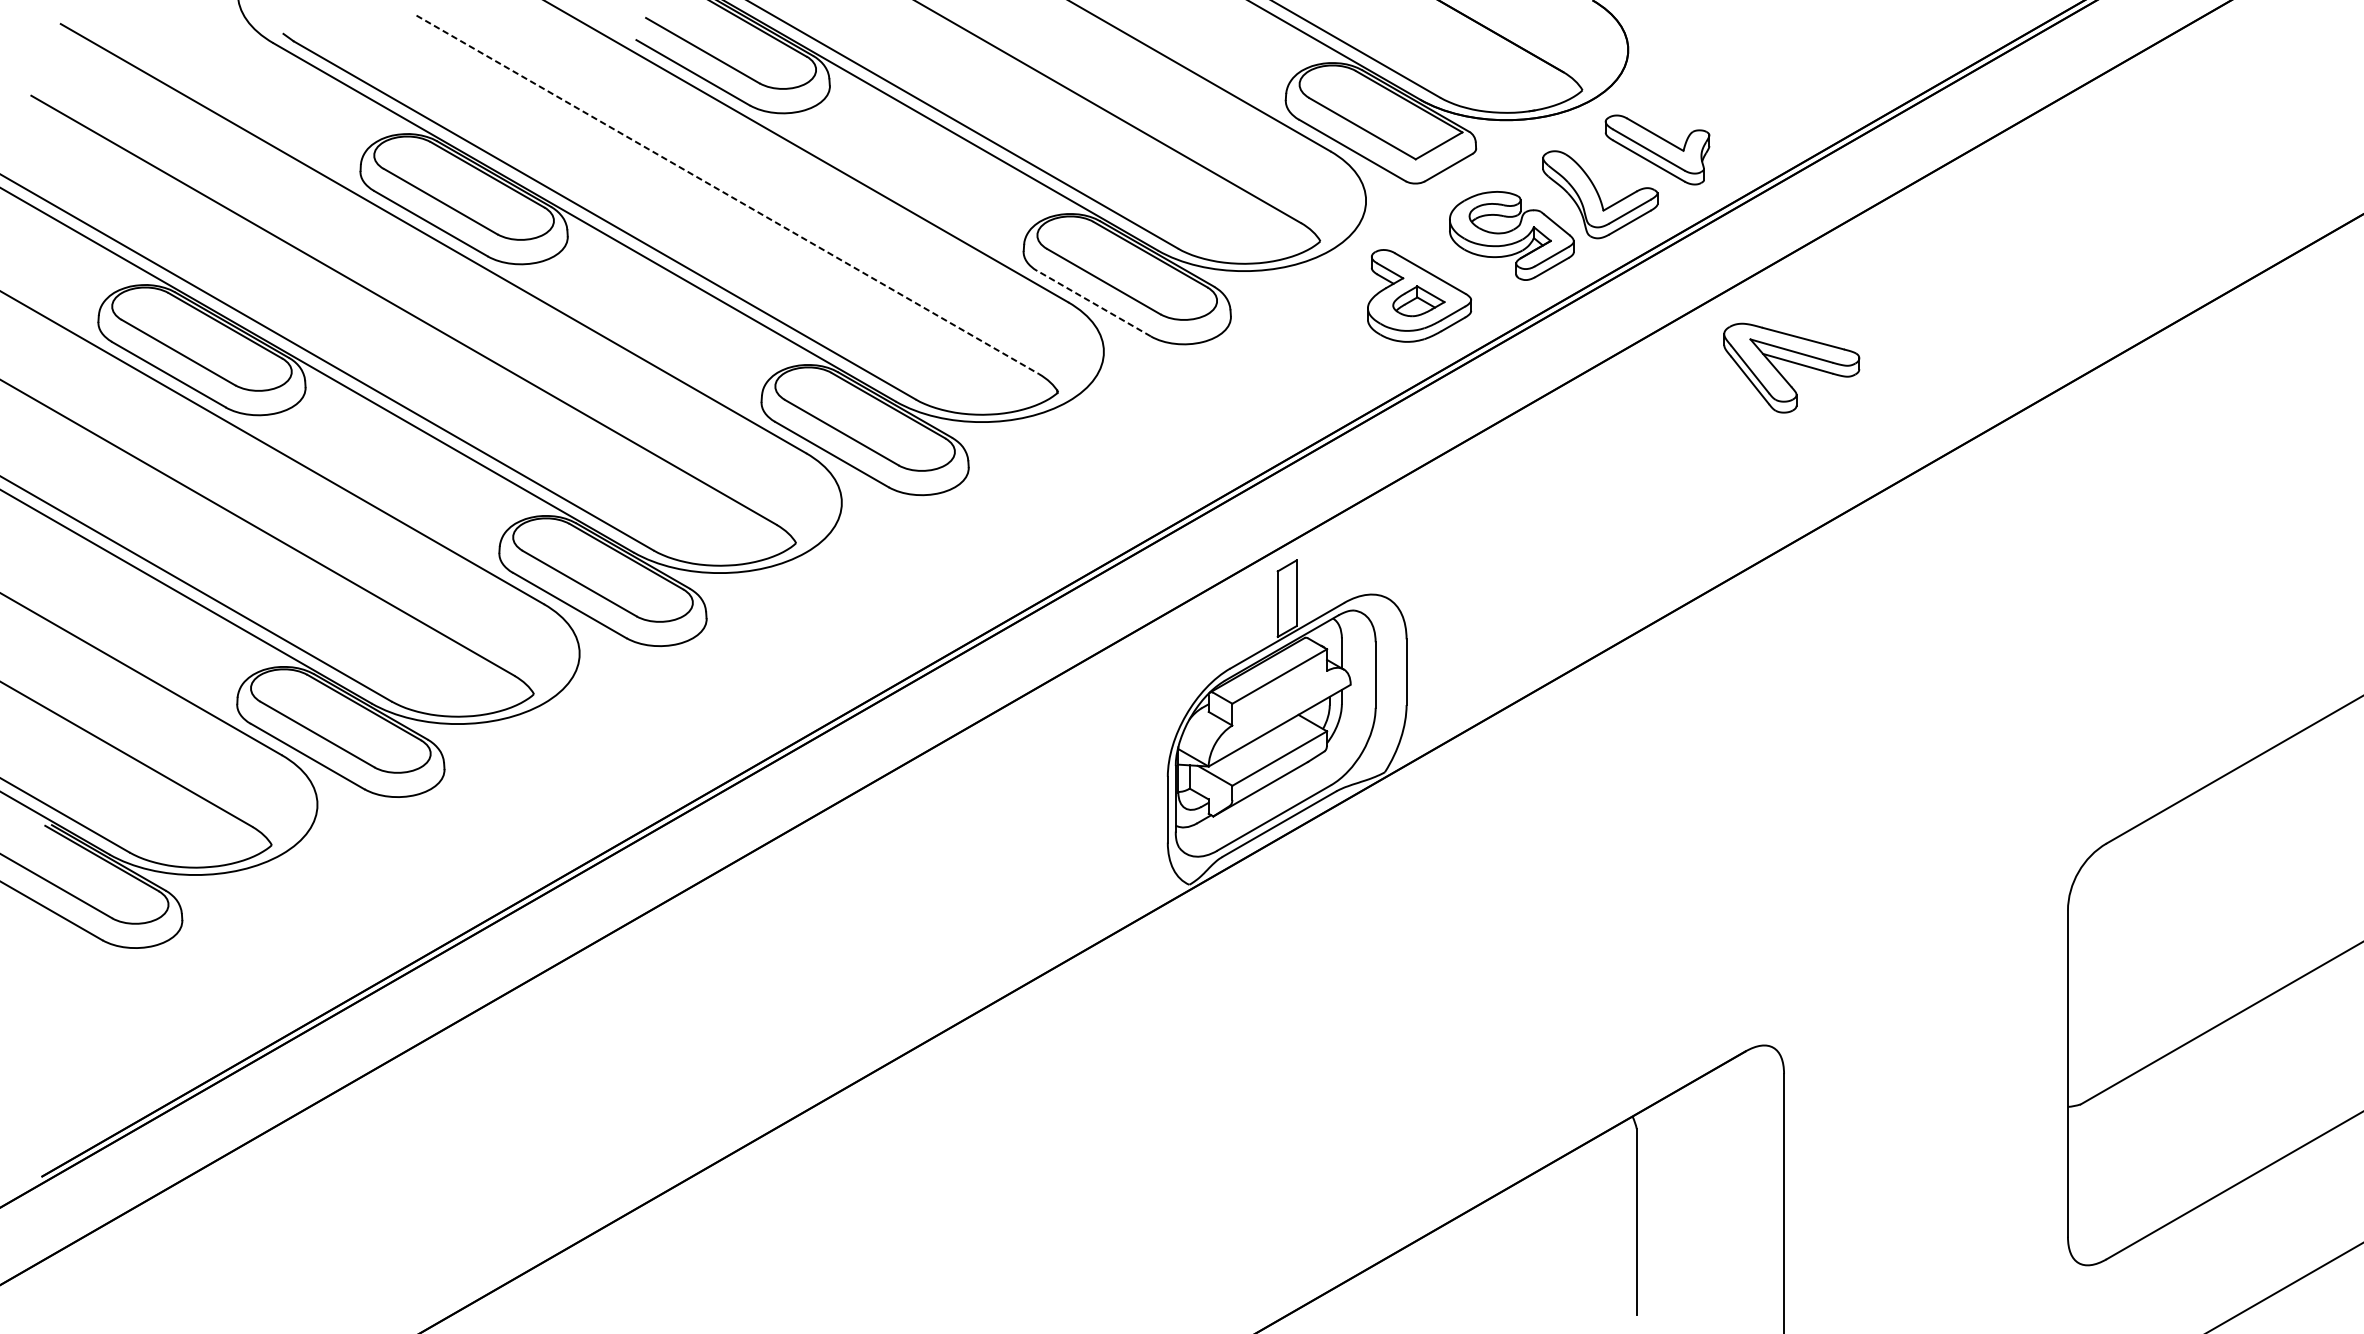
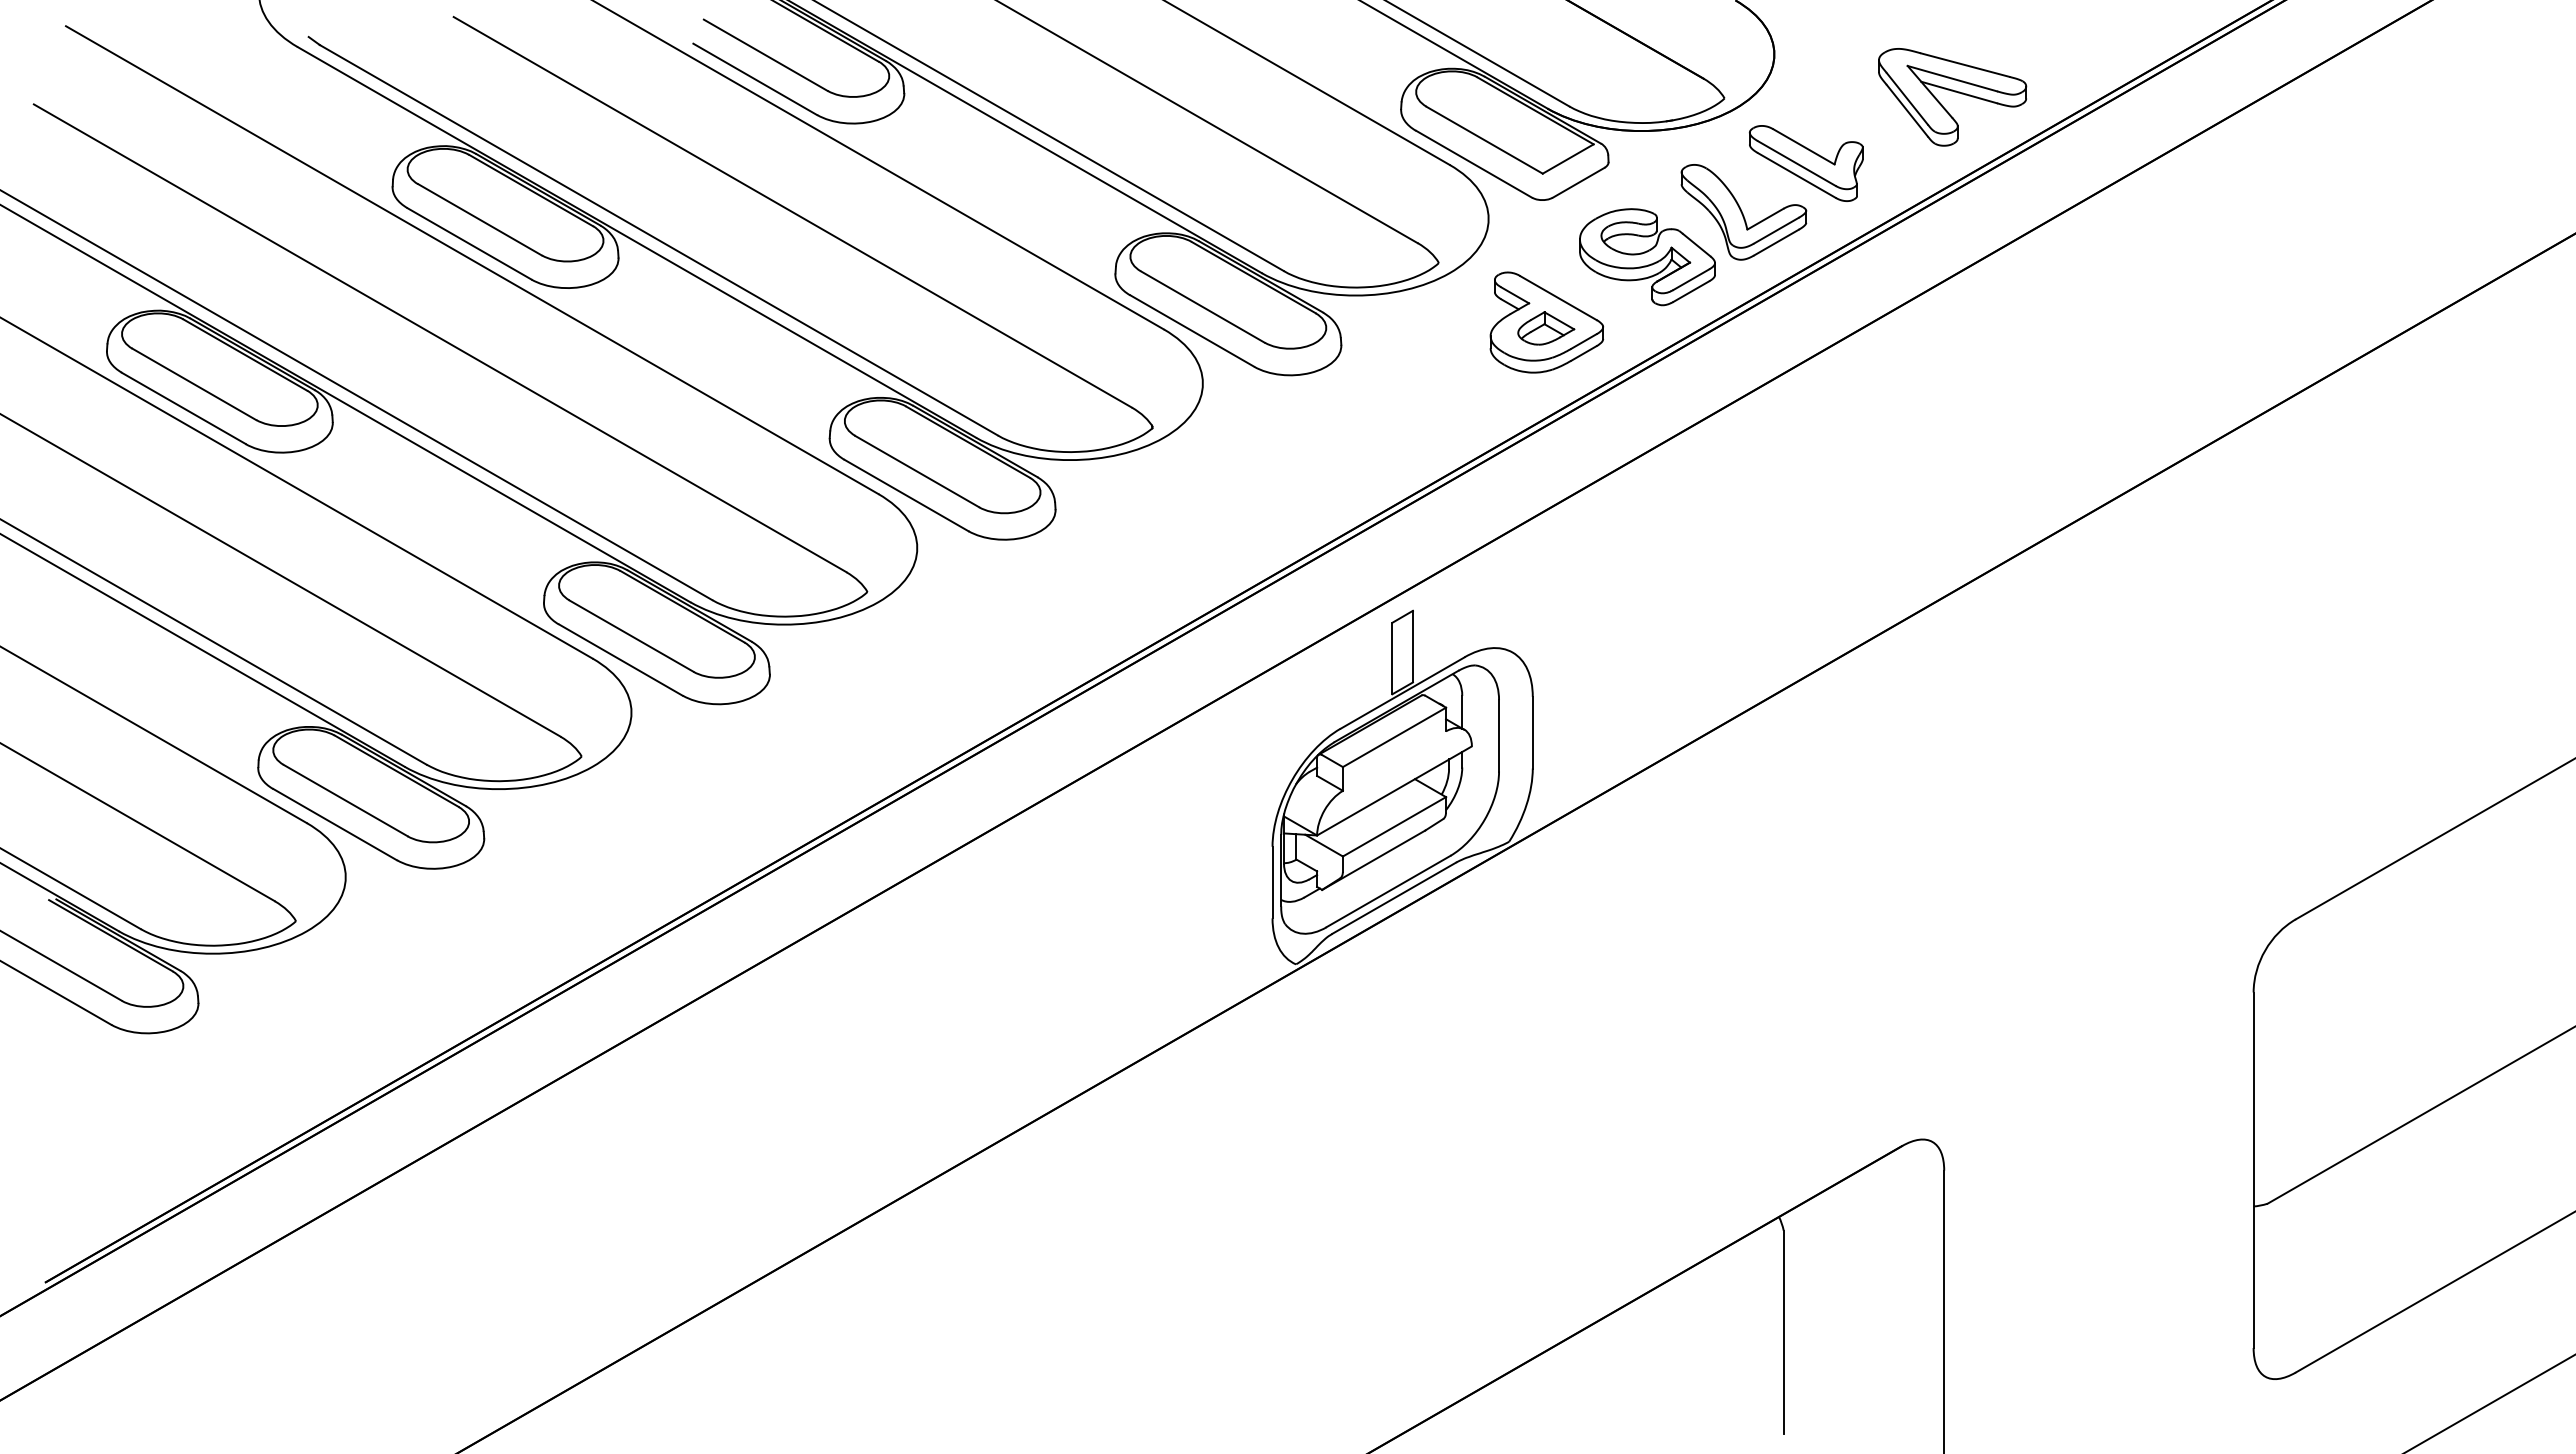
line: (728, 194) -> (793, 212), dashed -> solid
line: (1093, 303) -> (1191, 330), dashed -> solid
part: (1791, 368) -> (1952, 97), moved

